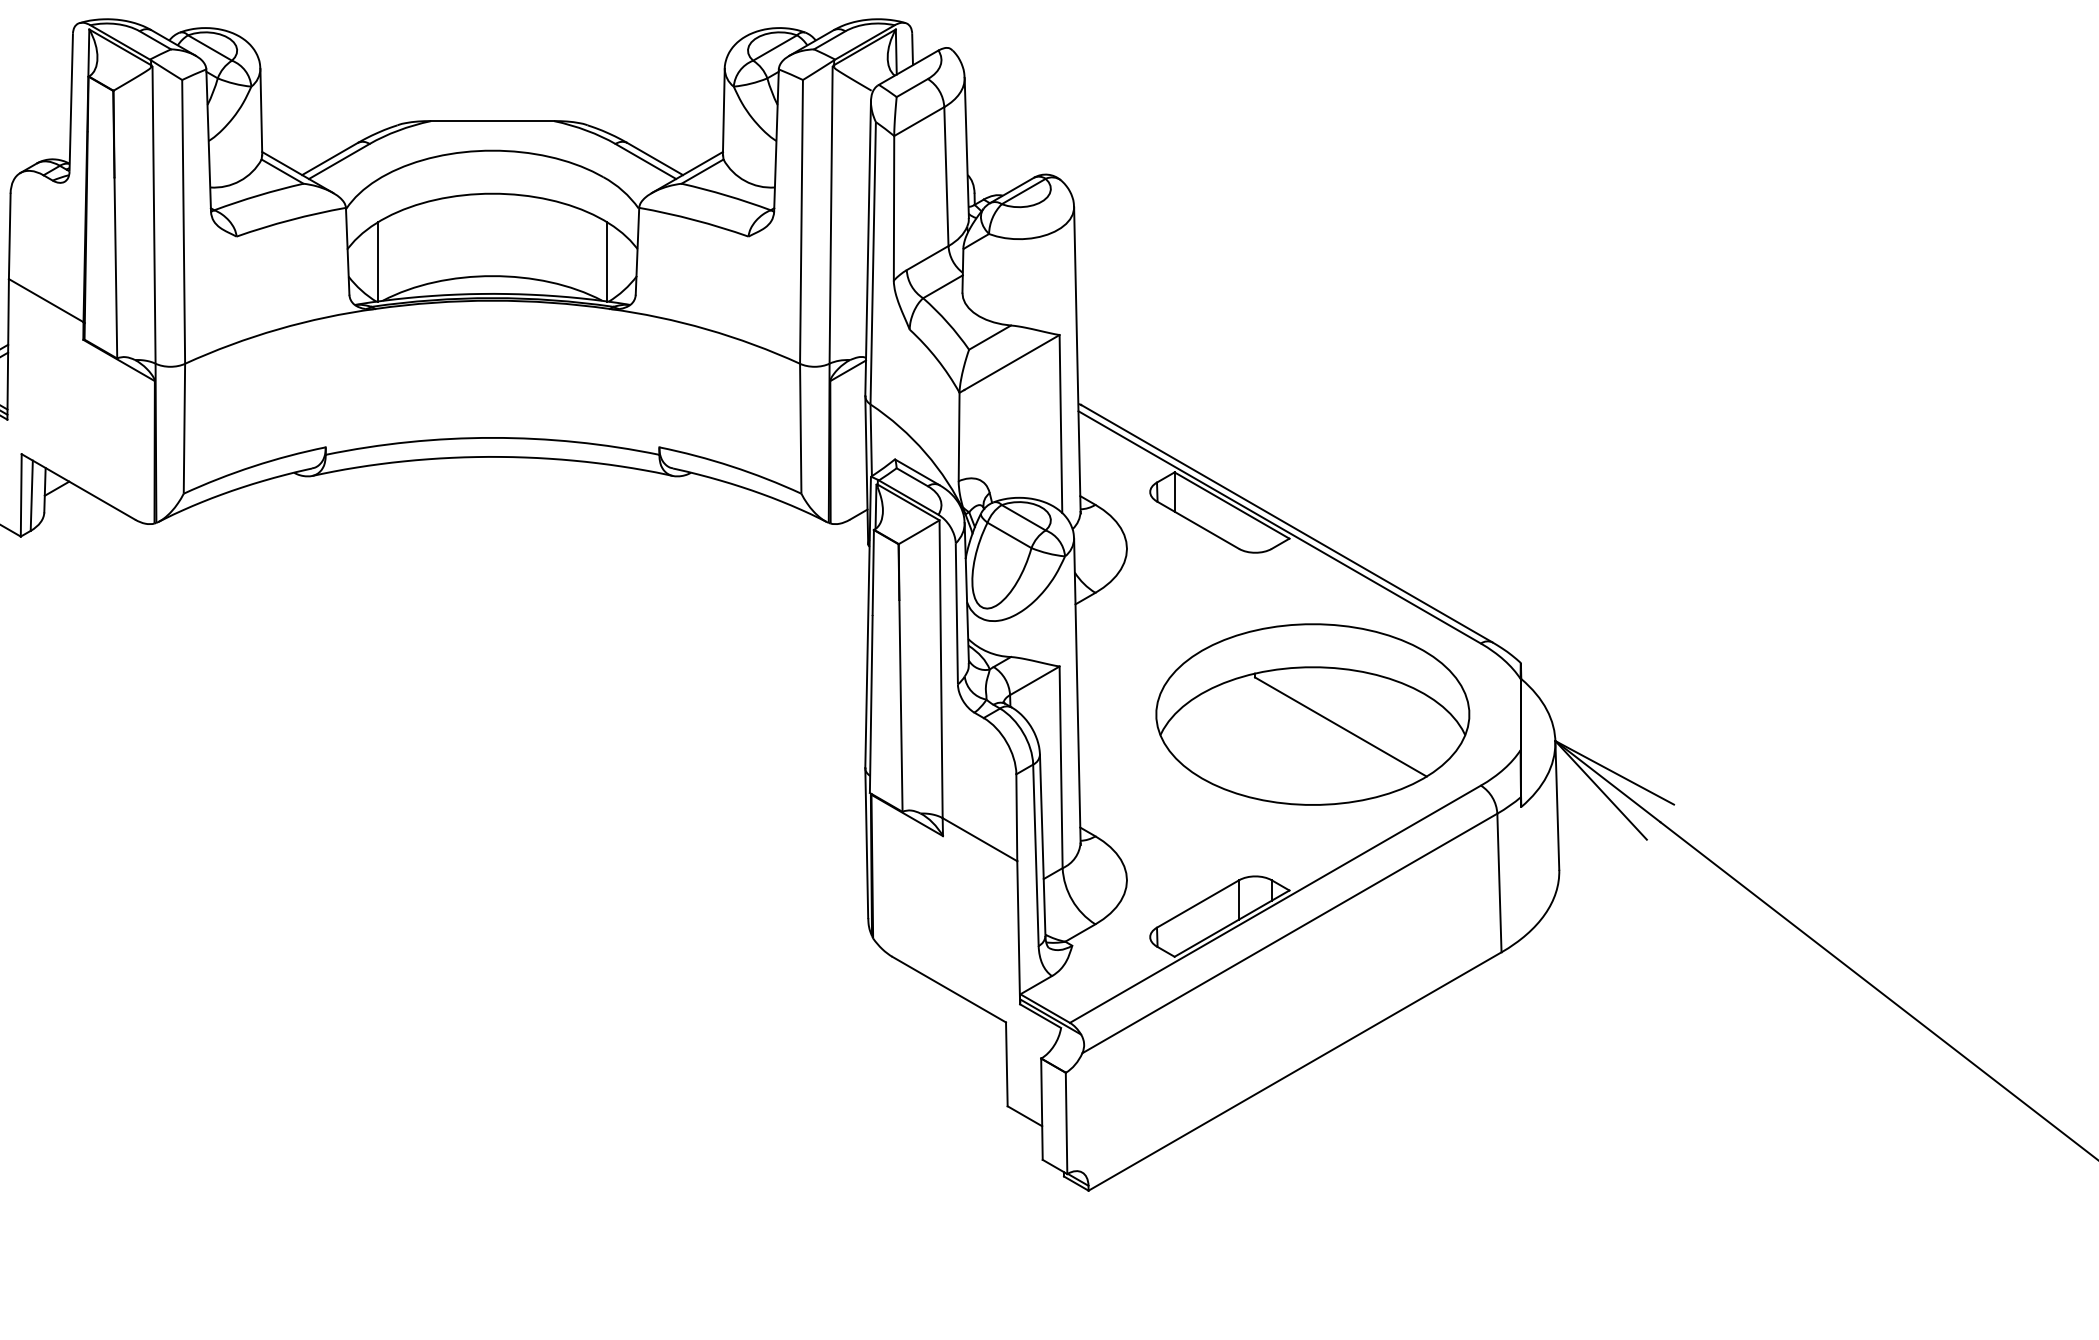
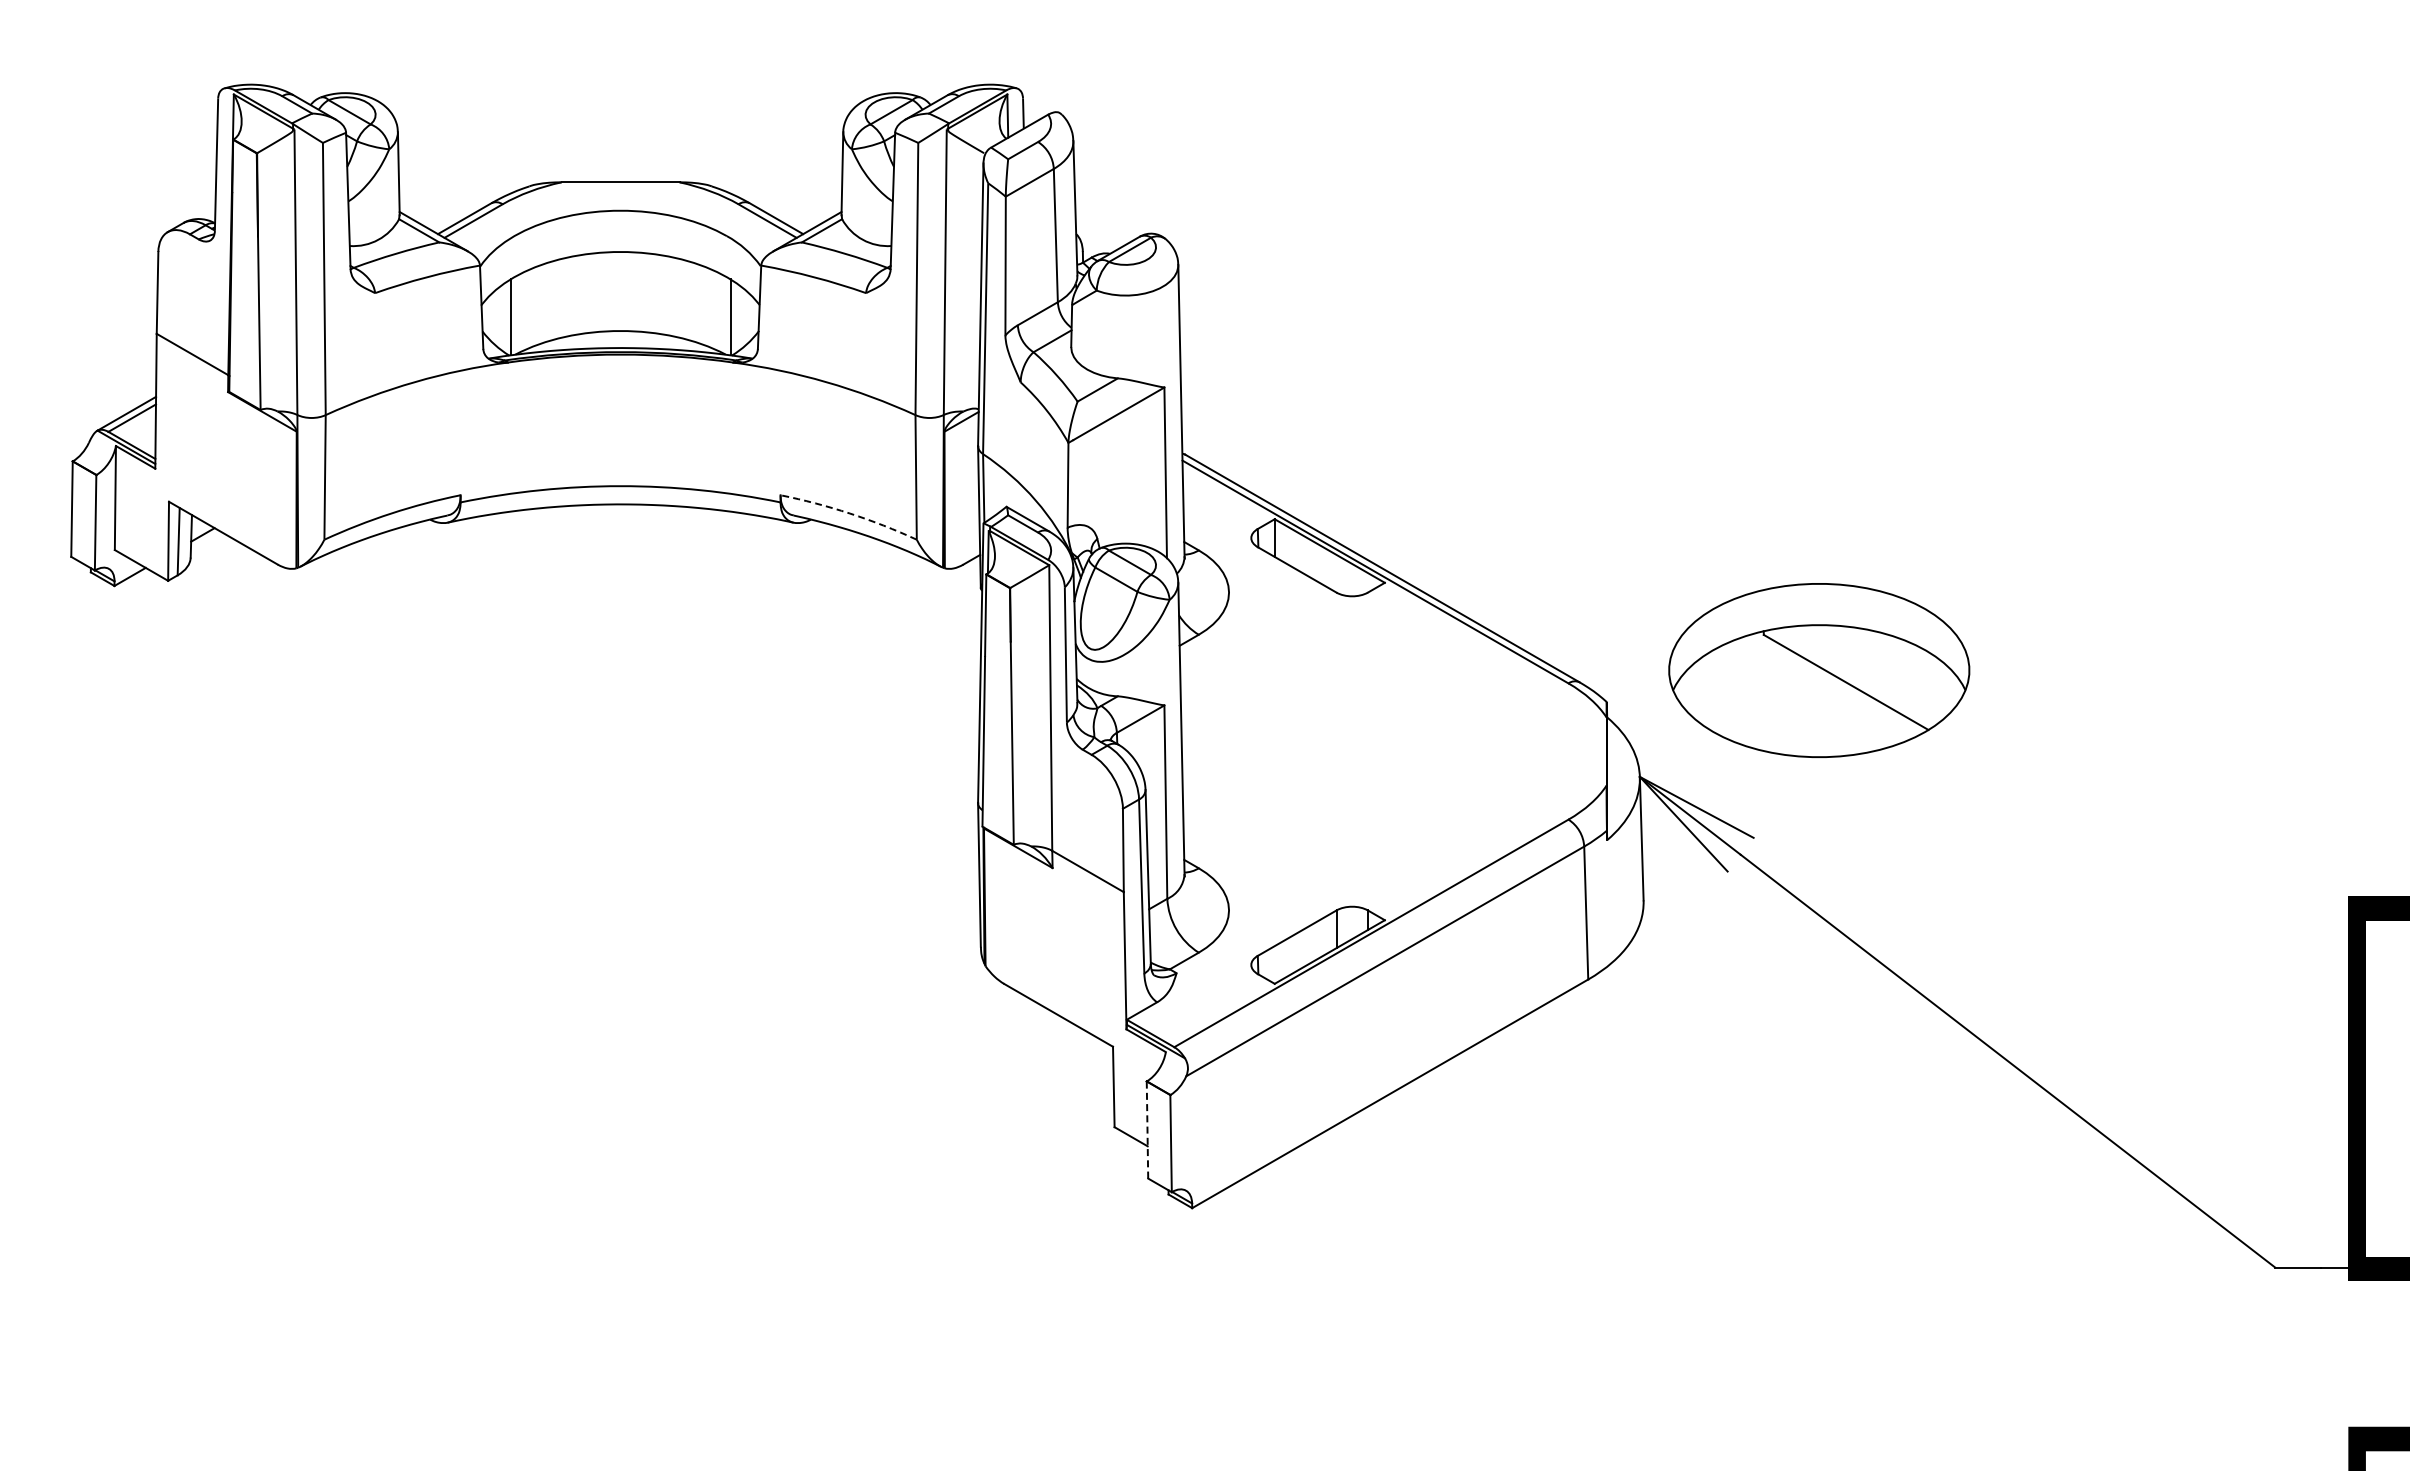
arc: (731, 466) -> (849, 513), solid -> dashed
part: (1313, 714) -> (1819, 670), moved
line: (1041, 1109) -> (1147, 1130), solid -> dashed

